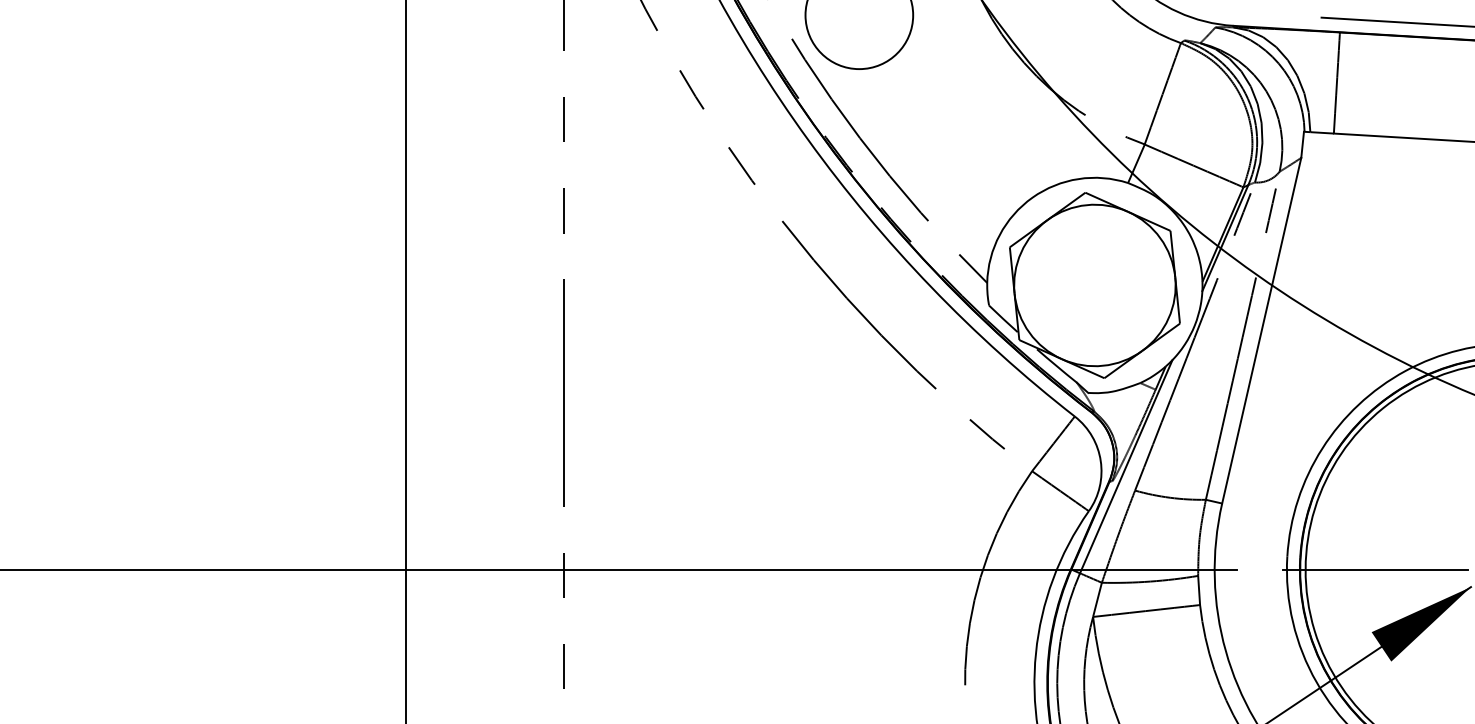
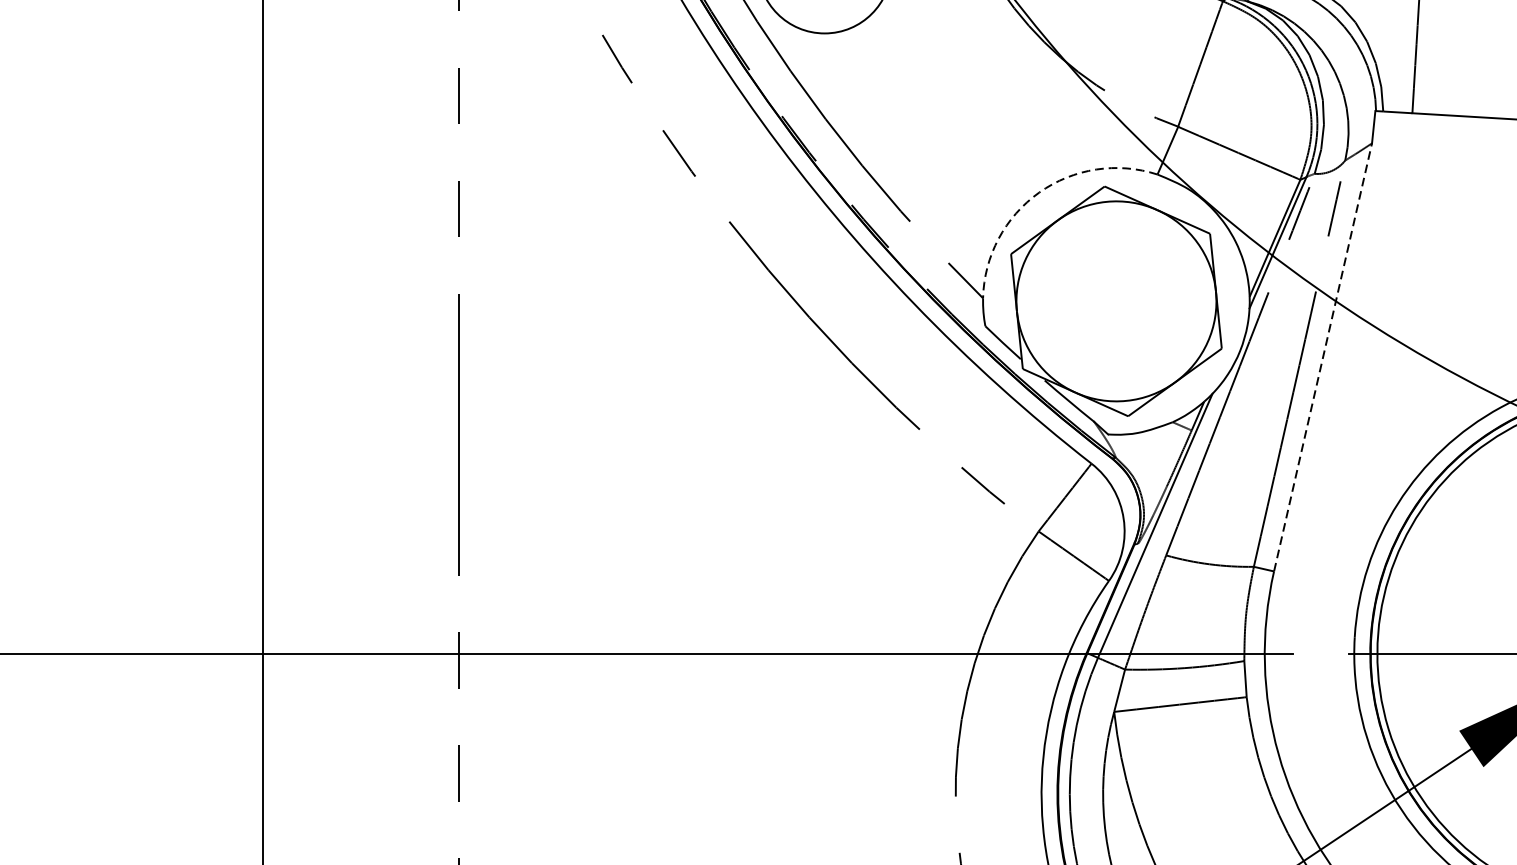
arc: (1032, 197) -> (1039, 192), solid -> dashed
line: (1261, 330) -> (1322, 357), solid -> dashed

